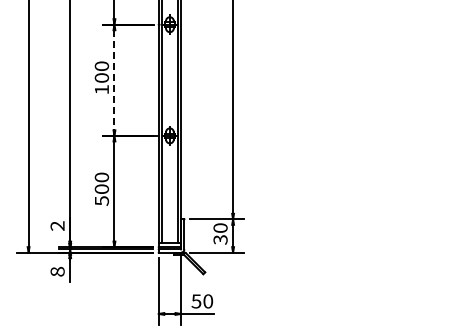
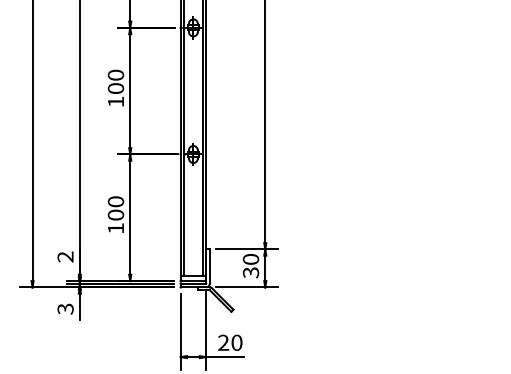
line: (114, 80) -> (130, 91), dashed -> solid
text: (102, 200) -> (116, 227), 500 -> 100
text: (57, 271) -> (65, 308), 8 -> 3
text: (196, 301) -> (223, 342), 50 -> 20

